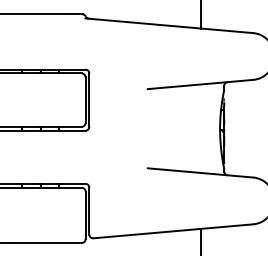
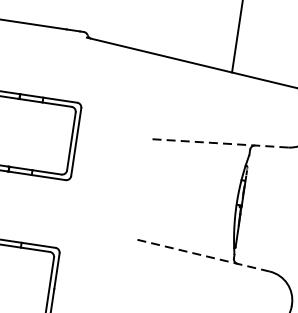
line: (200, 84) -> (220, 143), solid -> dashed
line: (201, 172) -> (204, 255), solid -> dashed

